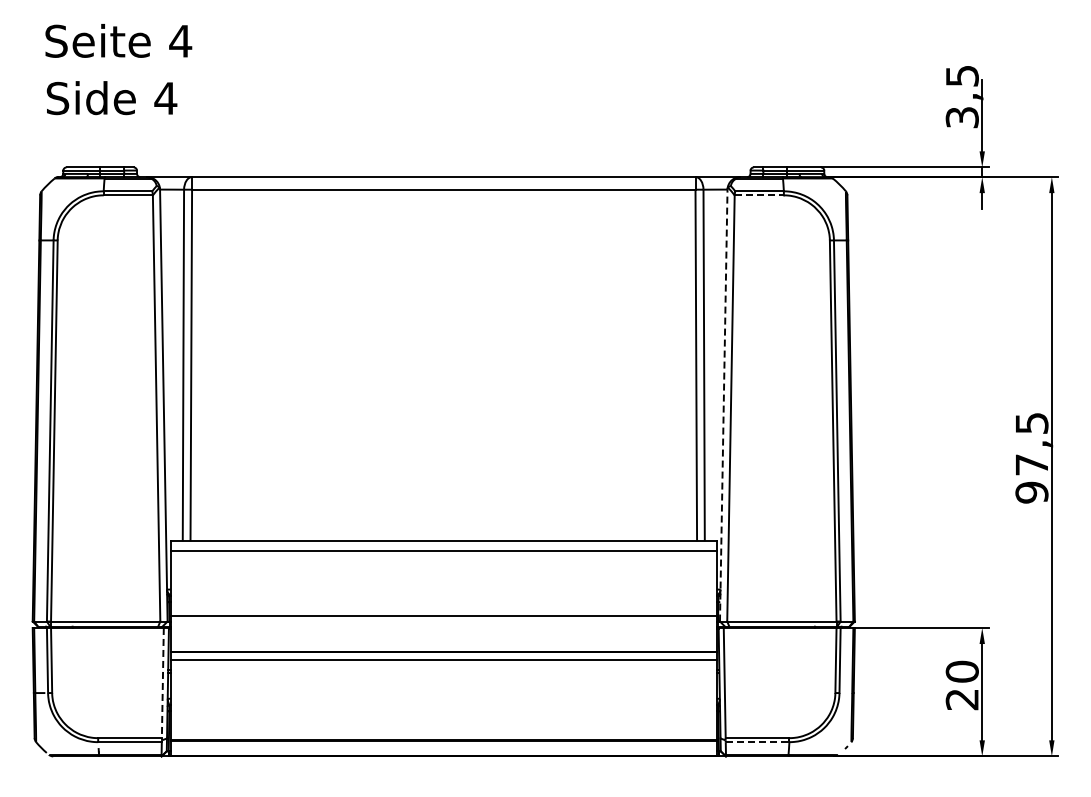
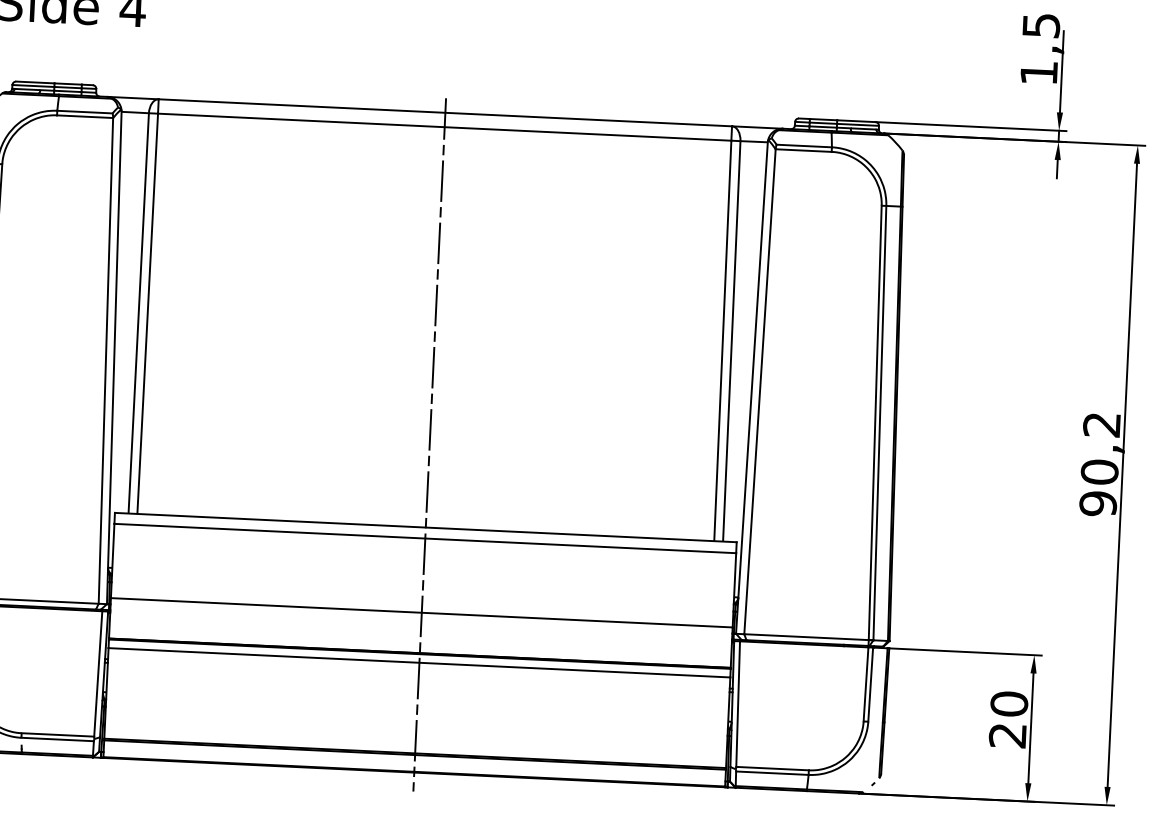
text: (961, 117) -> (1038, 72), 3,5 -> 1,5
line: (759, 195) -> (803, 150), dashed -> solid
line: (723, 405) -> (751, 387), dashed -> solid
text: (1031, 444) -> (1100, 448), 97,5 -> 90,2
line: (443, 468) -> (429, 444), added
line: (162, 683) -> (97, 674), dashed -> solid
line: (757, 742) -> (772, 773), dashed -> solid

